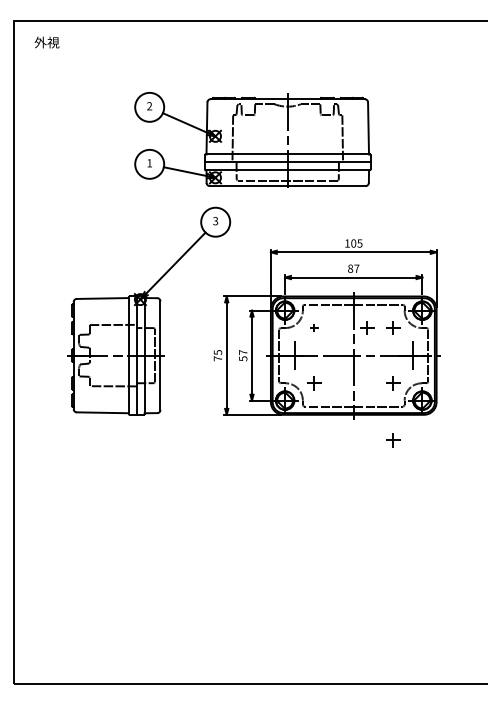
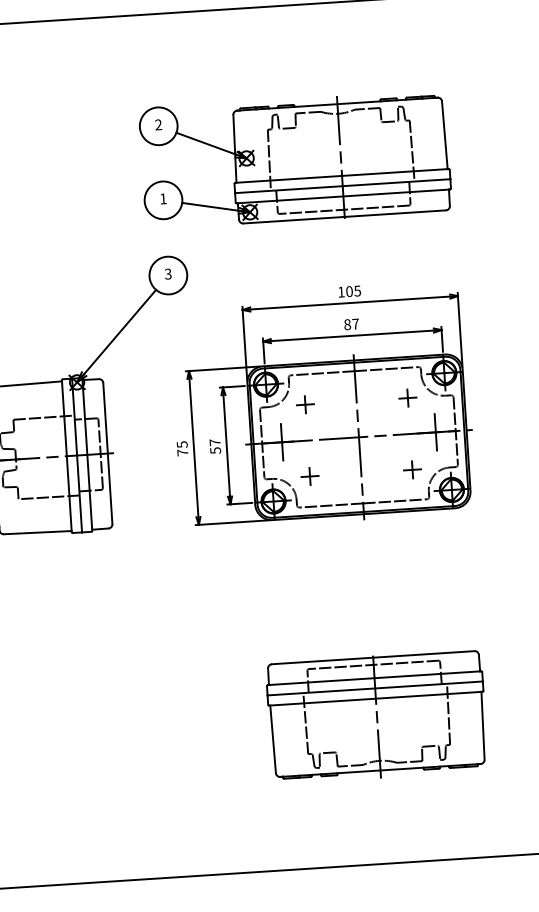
part: (252, 139) -> (295, 159), moved
part: (314, 327) -> (305, 404), size x1.67
part: (367, 327) -> (374, 399), removed
part: (393, 440) -> (417, 544), removed
part: (353, 570) -> (376, 716), added

